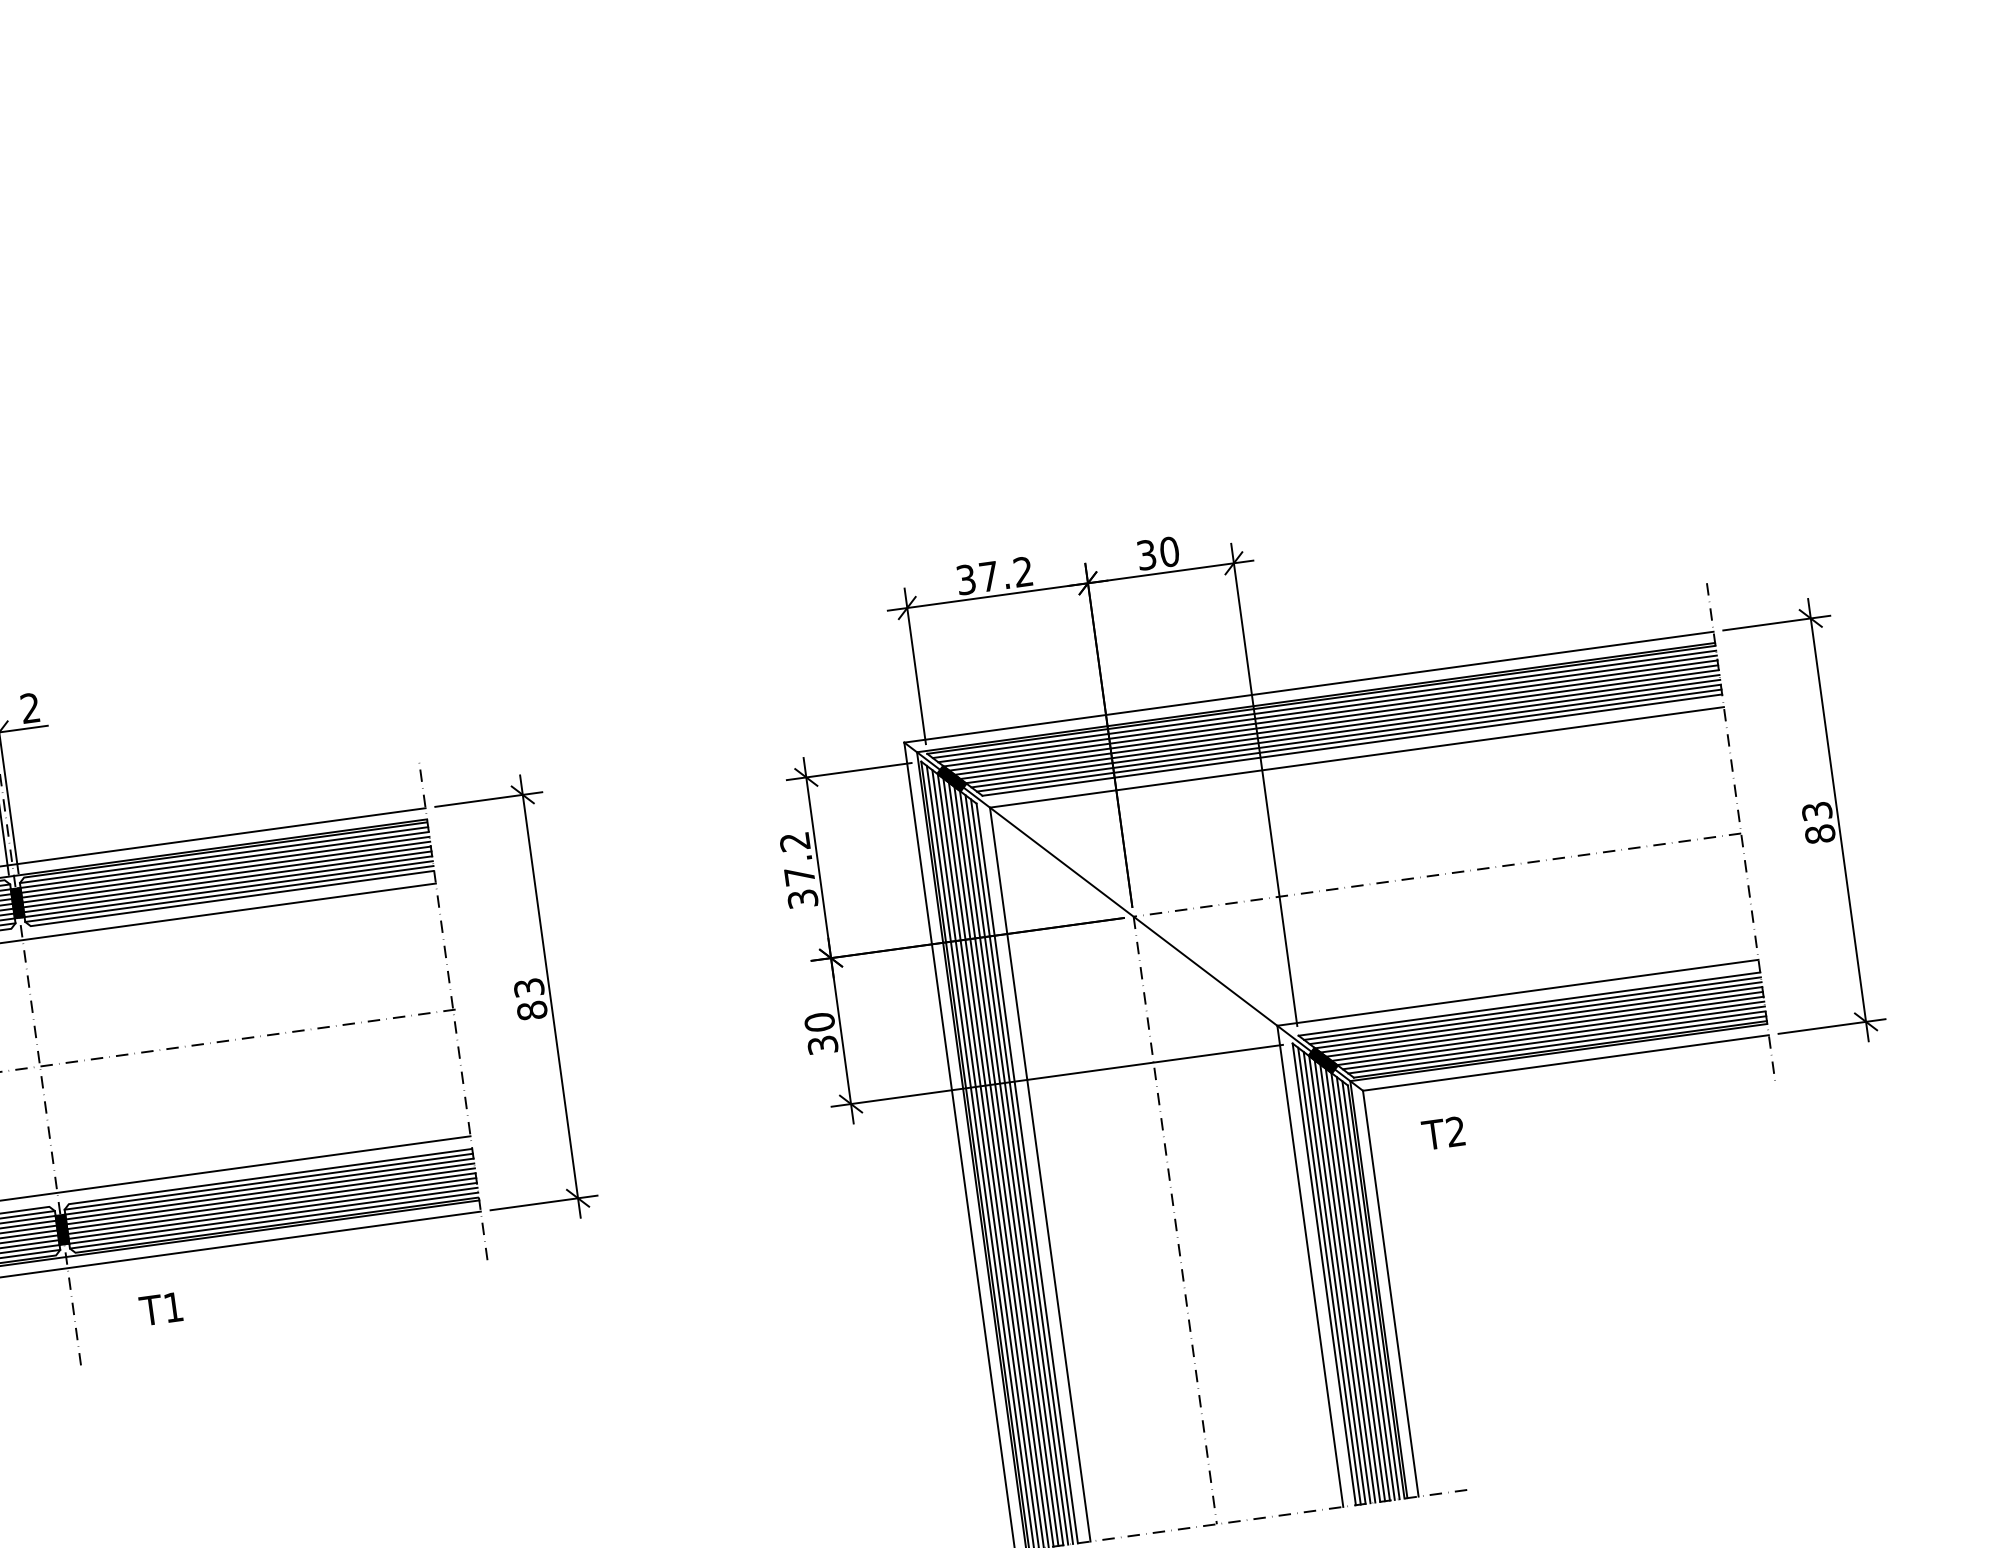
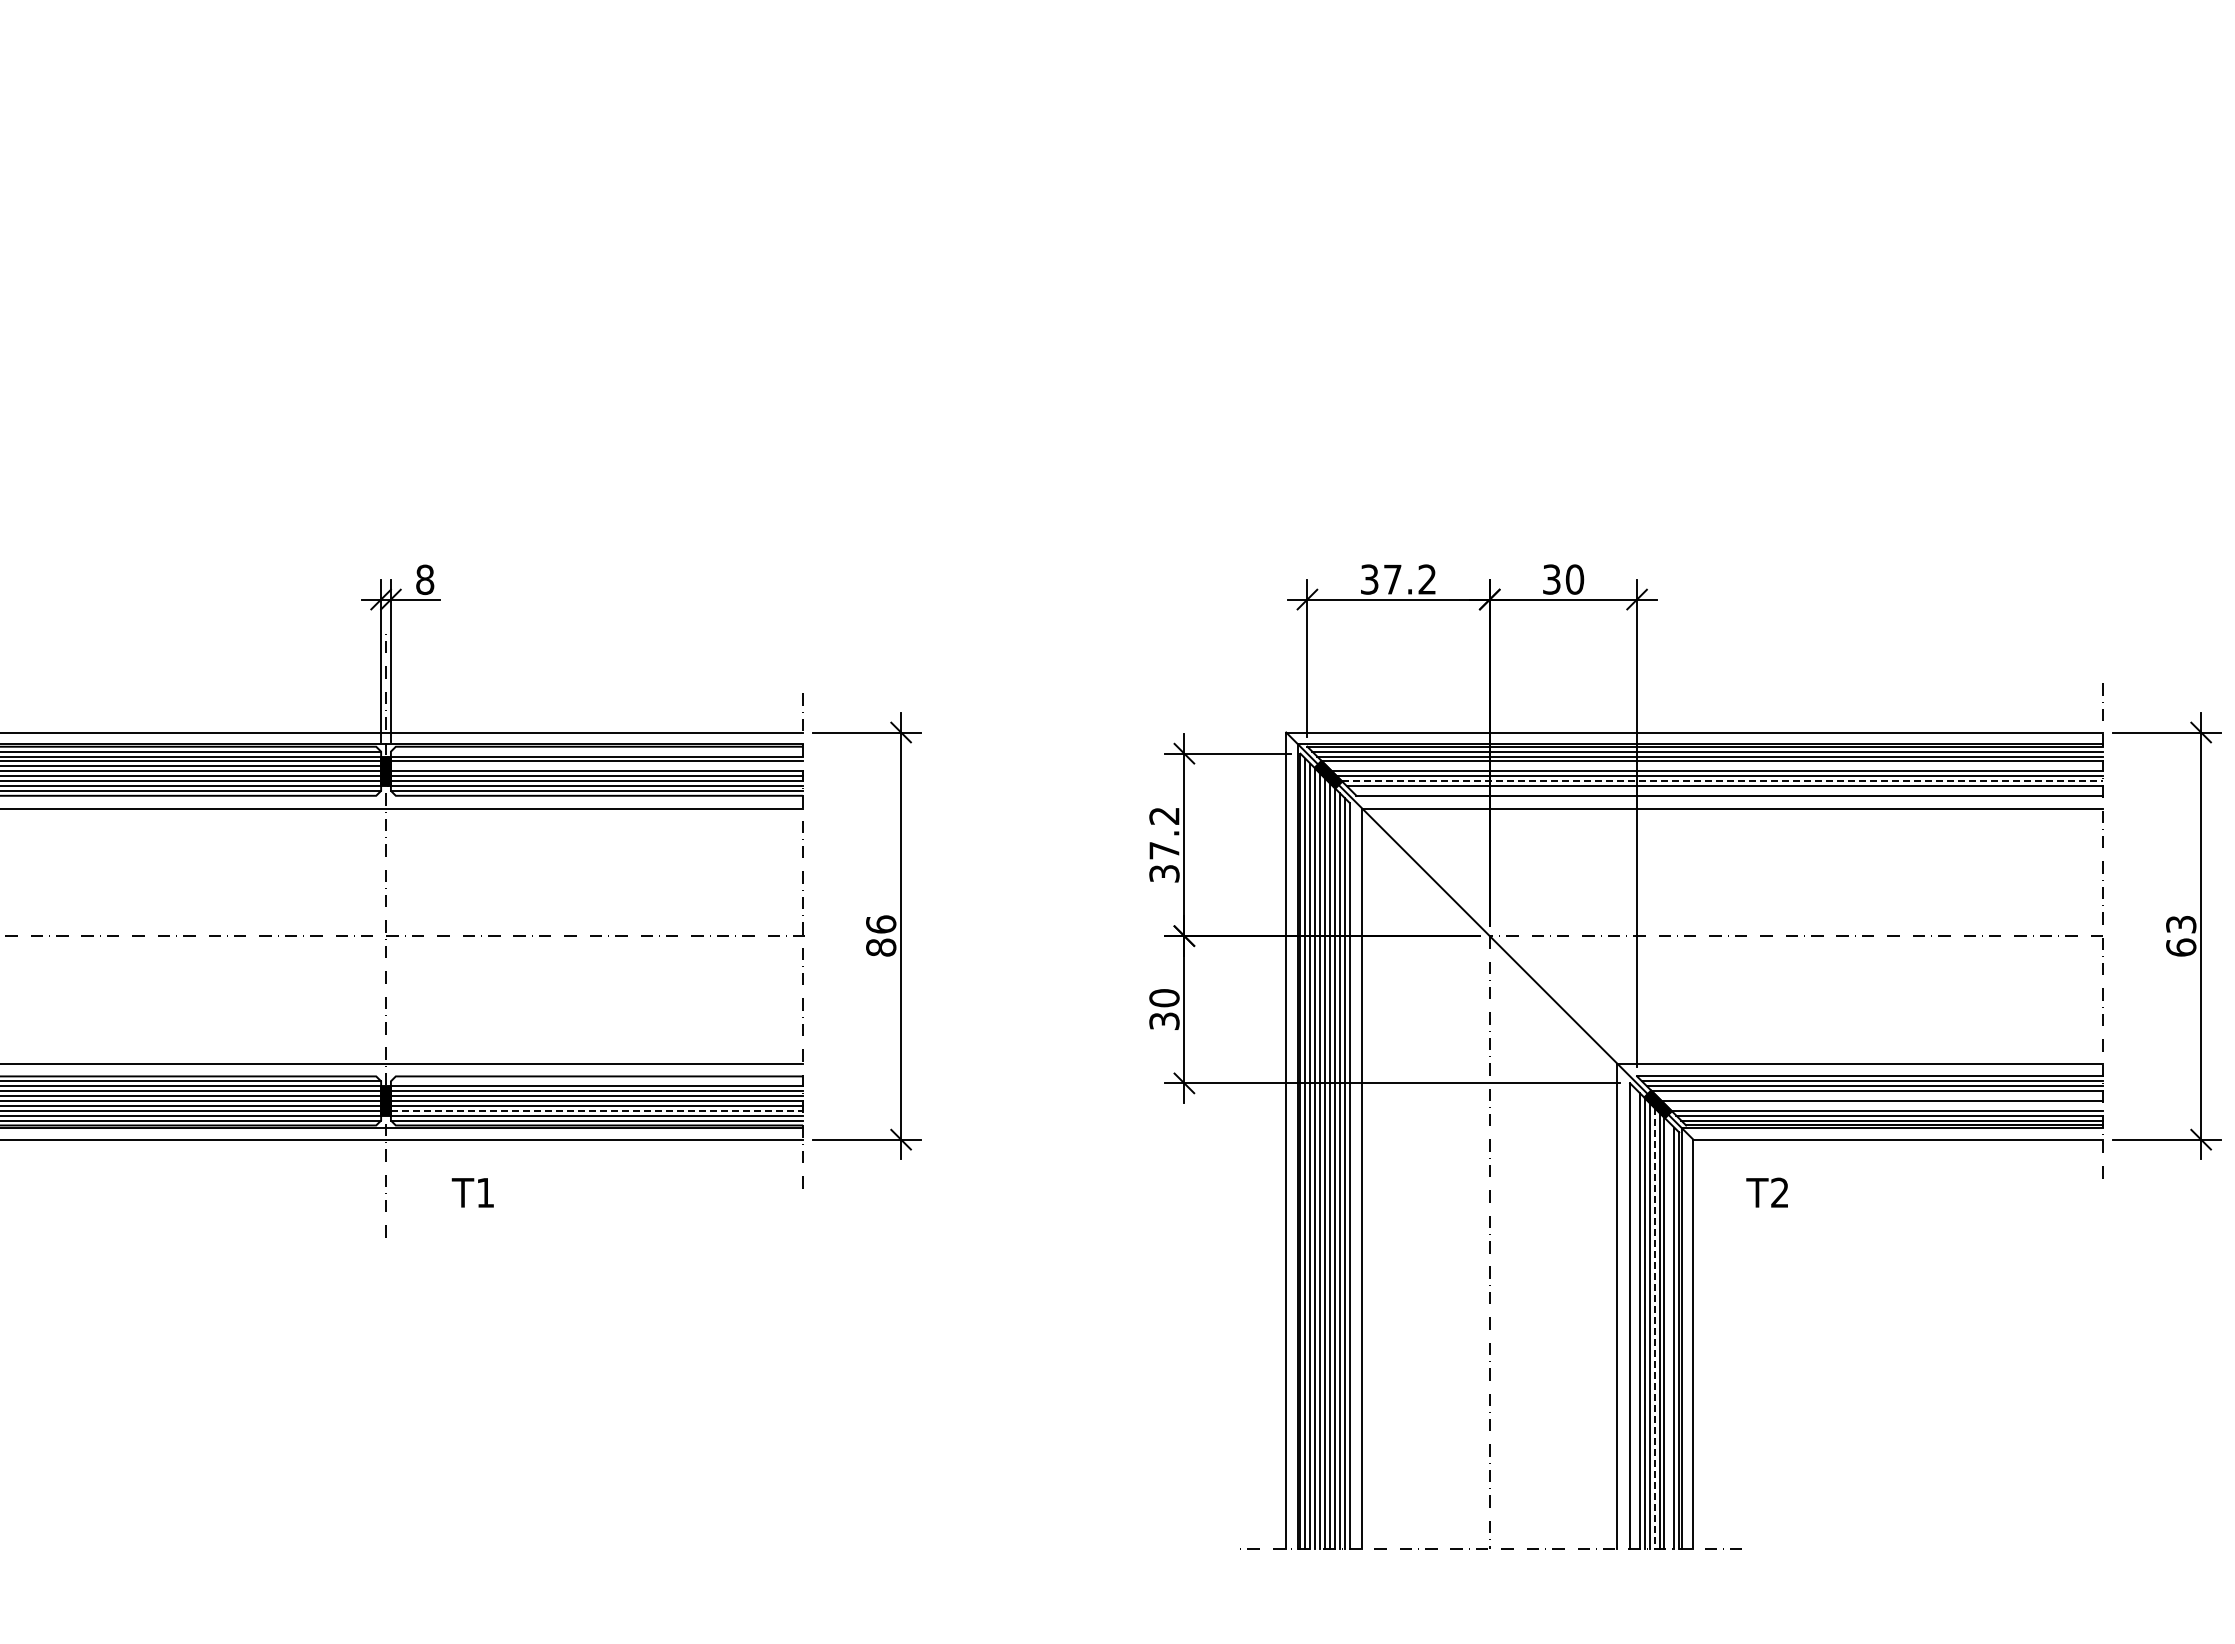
text: (30, 707) -> (425, 579), 2 -> 8
line: (1334, 718) -> (1715, 766), removed
line: (1343, 731) -> (1722, 781), solid -> dashed
line: (1349, 740) -> (1727, 790), removed
text: (1820, 834) -> (2181, 947), 83 -> 63
line: (223, 855) -> (596, 751), removed
line: (225, 869) -> (596, 766), removed
text: (529, 987) -> (881, 924), 83 -> 86
line: (1541, 1022) -> (1879, 1096), removed
line: (1547, 1030) -> (1884, 1105), removed
line: (268, 1181) -> (596, 1081), removed
line: (273, 1210) -> (597, 1110), solid -> dashed
line: (1329, 1275) -> (1635, 1318), removed
line: (1350, 1283) -> (1654, 1328), solid -> dashed
line: (1365, 1288) -> (1669, 1335), removed

